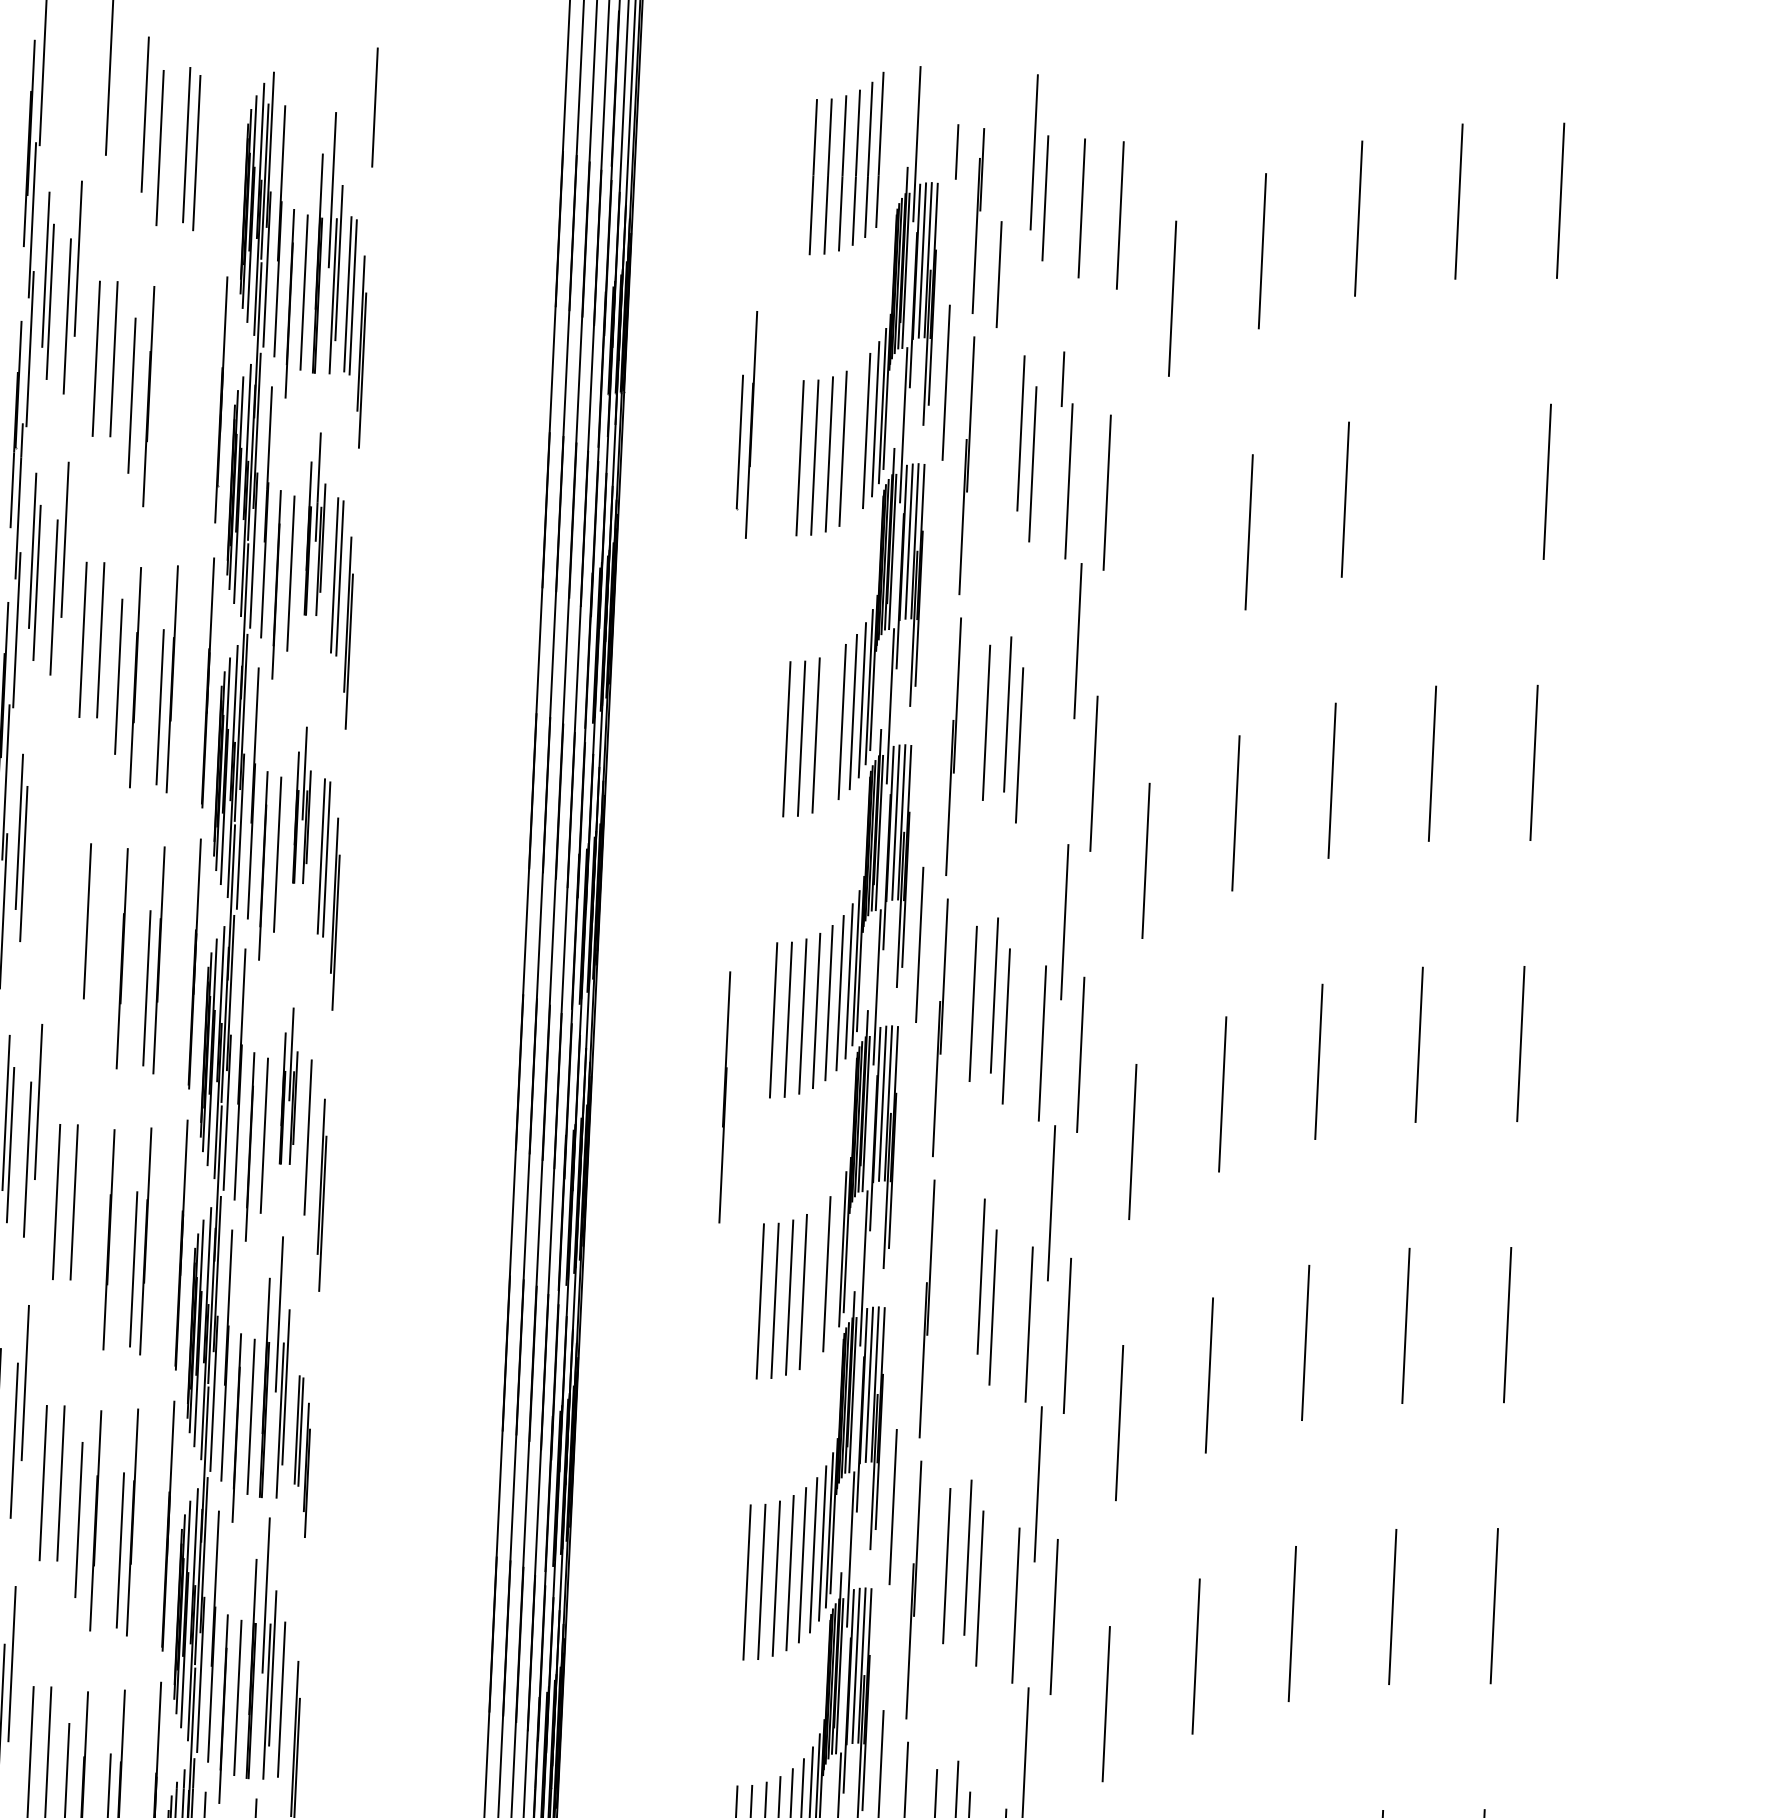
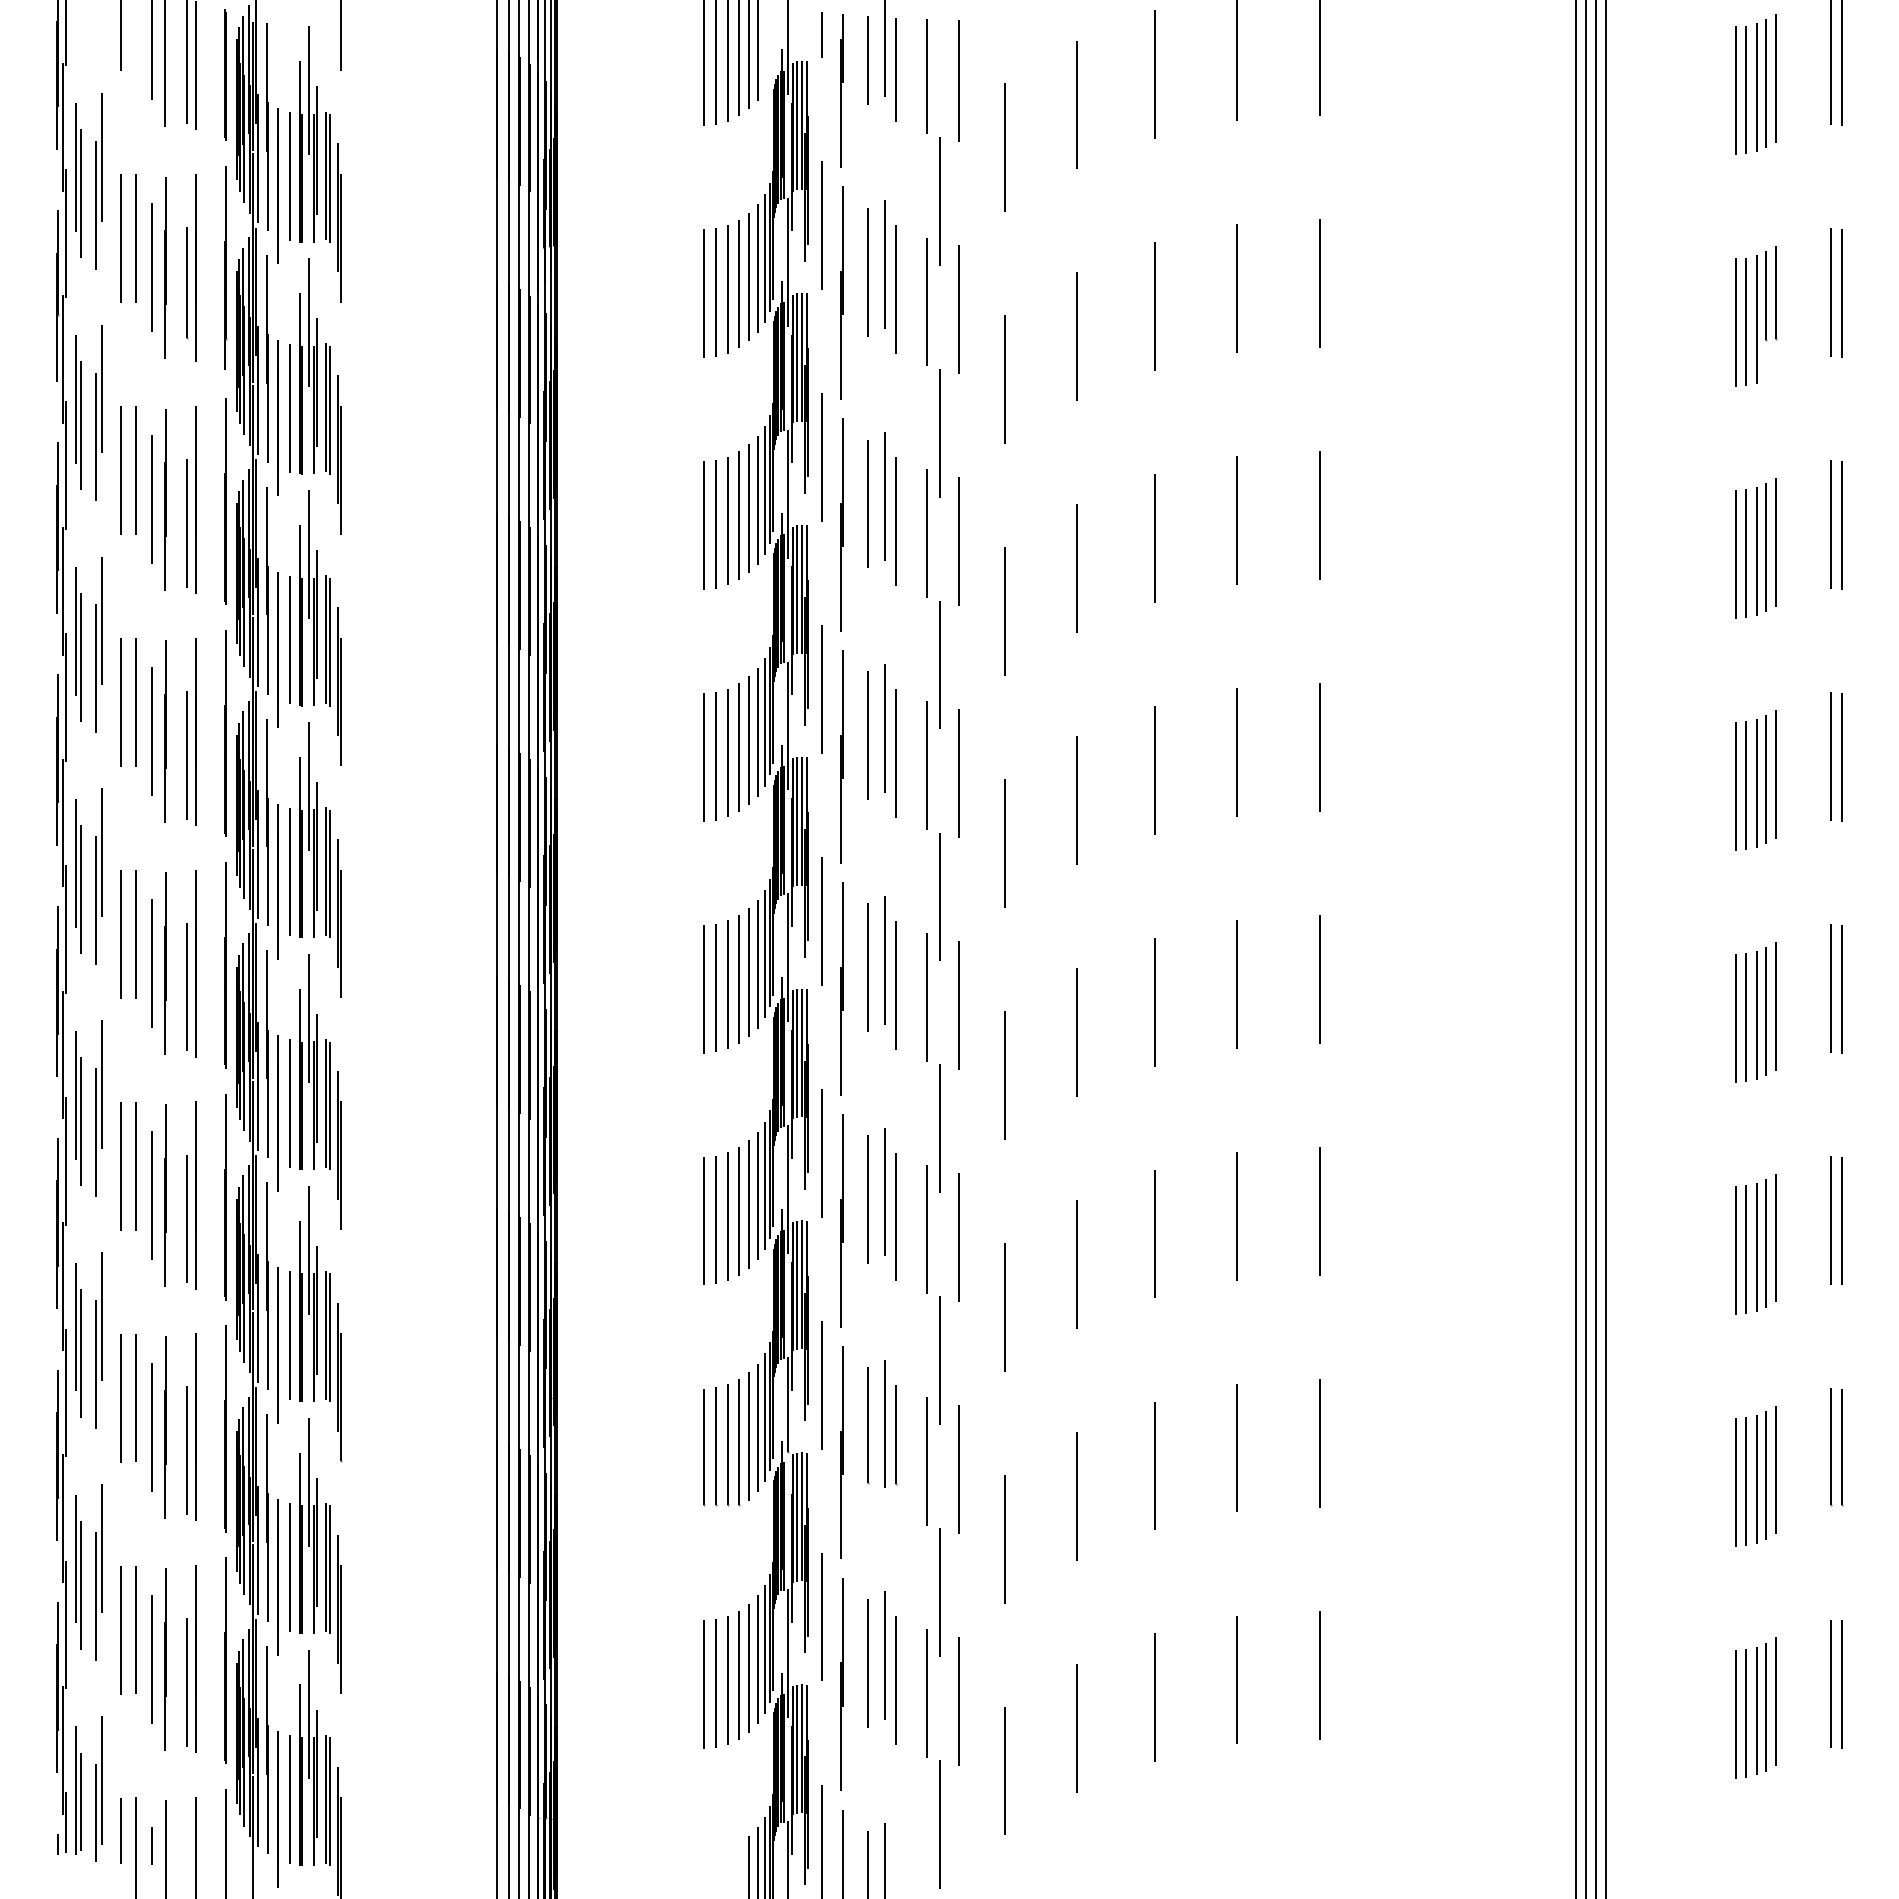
line: (232, 165) -> (225, 74), added
line: (998, 274) -> (867, 60), moved
line: (1091, 359) -> (940, 200), added
line: (1062, 378) -> (917, 217), removed
part: (746, 424) -> (191, 267), moved
line: (855, 440) -> (749, 276), added
line: (1000, 441) -> (868, 271), added
line: (1445, 482) -> (1236, 288), added
part: (316, 524) -> (308, 366), size x1.43
line: (1158, 579) -> (1004, 379), added
line: (932, 663) -> (821, 457), added
line: (828, 729) -> (738, 515), added
line: (1055, 761) -> (926, 533), added
part: (302, 805) -> (308, 598), size x1.67
line: (52, 820) -> (102, 620), added
line: (40, 878) -> (95, 668), added
line: (70, 920) -> (121, 702), added
line: (105, 957) -> (151, 731), added
part: (289, 1085) -> (308, 829), size x1.67
line: (725, 1097) -> (667, 822), removed
line: (313, 1139) -> (330, 873), added
line: (906, 1224) -> (821, 920), added
line: (91, 1238) -> (151, 963), added
line: (835, 1261) -> (764, 953), added
line: (816, 1283) -> (749, 972), added
line: (960, 1284) -> (868, 967), added
part: (302, 1456) -> (333, 1134), size x1.43
line: (287, 1702) -> (330, 1337), added

